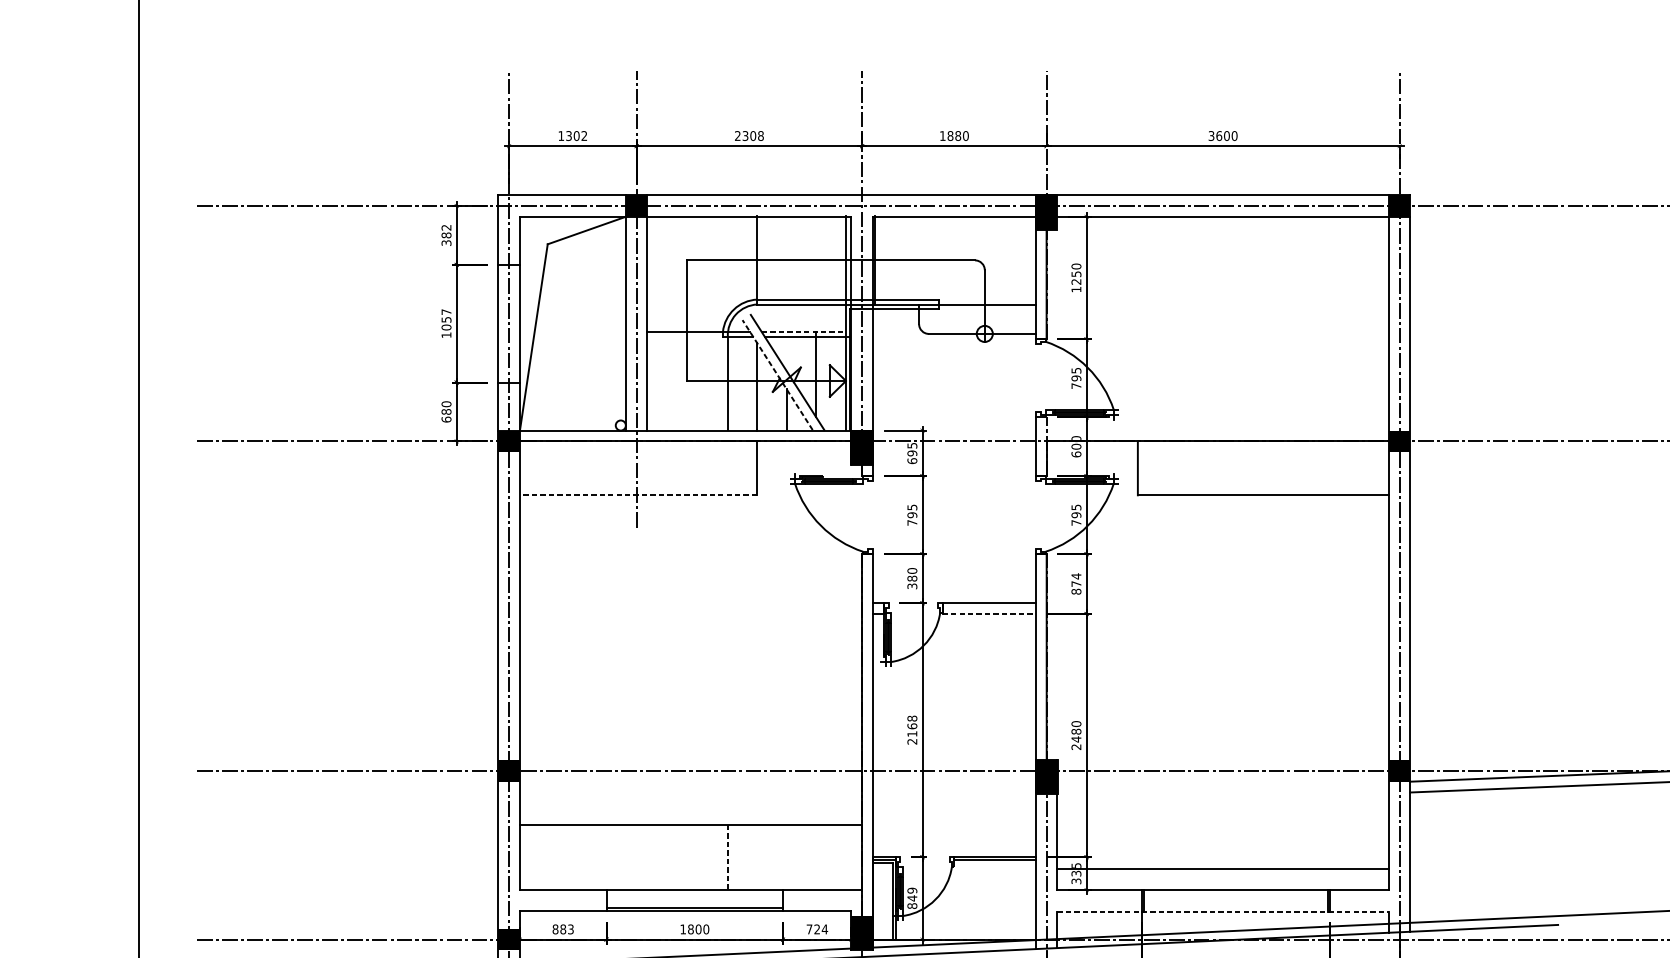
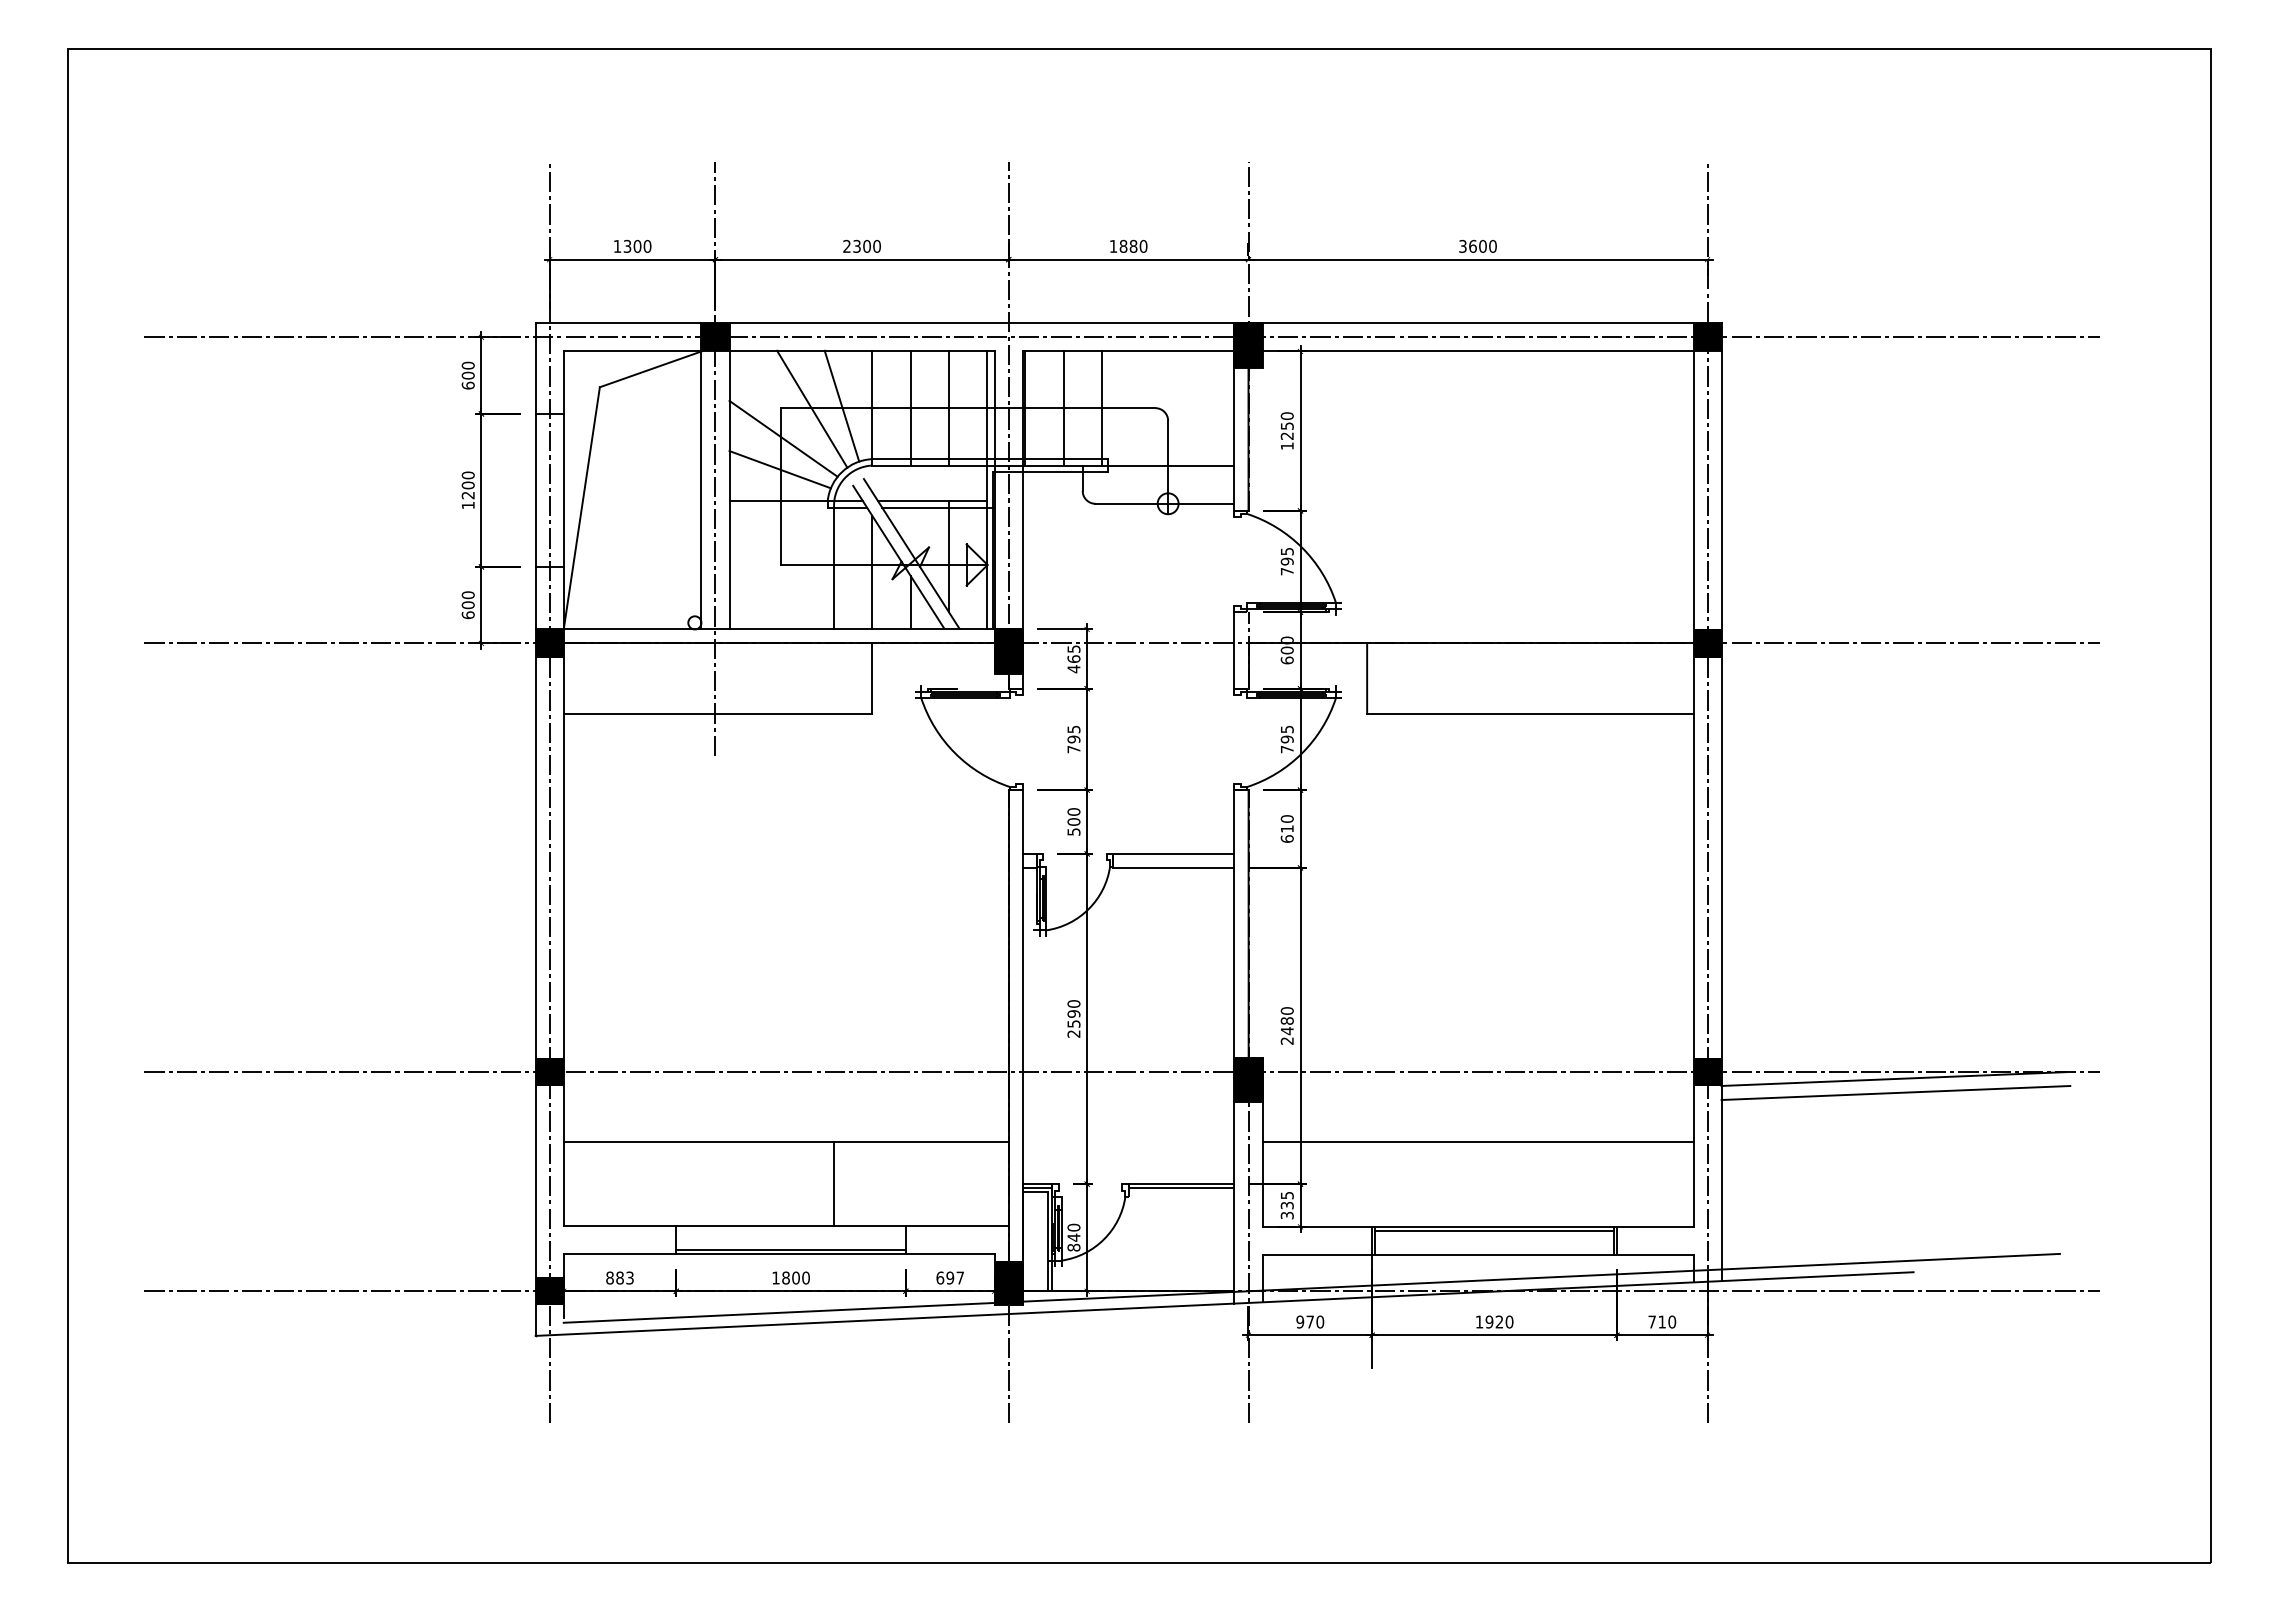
text: (584, 136) -> (647, 246), 1302 -> 1300
text: (760, 136) -> (876, 246), 2308 -> 2300
text: (445, 235) -> (467, 375), 382 -> 600
line: (733, 258) -> (841, 405), added
line: (786, 259) -> (910, 407), added
line: (815, 259) -> (948, 407), added
line: (904, 259) -> (1063, 407), added
line: (933, 259) -> (1101, 407), added
line: (711, 260) -> (812, 408), added
line: (688, 283) -> (783, 438), added
line: (685, 307) -> (779, 469), added
text: (445, 319) -> (467, 485), 1057 -> 1200
line: (804, 332) -> (933, 501), dashed -> solid
line: (777, 375) -> (898, 557), dashed -> solid
text: (446, 412) -> (468, 605), 680 -> 600
text: (912, 457) -> (1073, 664), 695 -> 465
line: (638, 495) -> (717, 713), dashed -> solid
text: (912, 582) -> (1073, 826), 380 -> 500
text: (1075, 583) -> (1286, 828), 874 -> 610
line: (988, 613) -> (1173, 867), dashed -> solid
text: (912, 725) -> (1073, 1013), 2168 -> 2590
line: (727, 857) -> (833, 1184), dashed -> solid
line: (1222, 869) -> (1477, 1142), moved
text: (912, 890) -> (1073, 1227), 849 -> 840
line: (1235, 892) -> (1494, 1230), added
line: (1223, 911) -> (1478, 1254), dashed -> solid
text: (817, 929) -> (950, 1277), 724 -> 697

